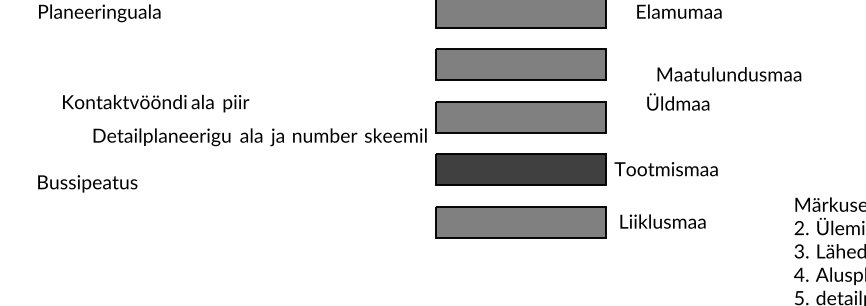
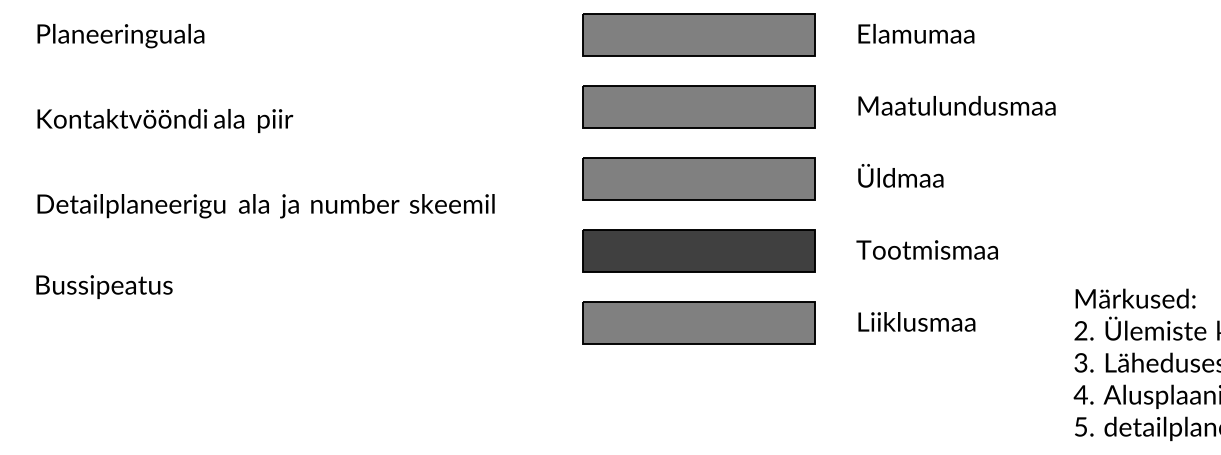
text: (729, 74) -> (956, 105), moved
text: (678, 101) -> (900, 175), moved
text: (156, 103) -> (165, 120), moved
text: (259, 137) -> (265, 206), moved
text: (665, 168) -> (926, 249), moved
text: (87, 184) -> (104, 287), moved
text: (662, 221) -> (916, 321), moved

